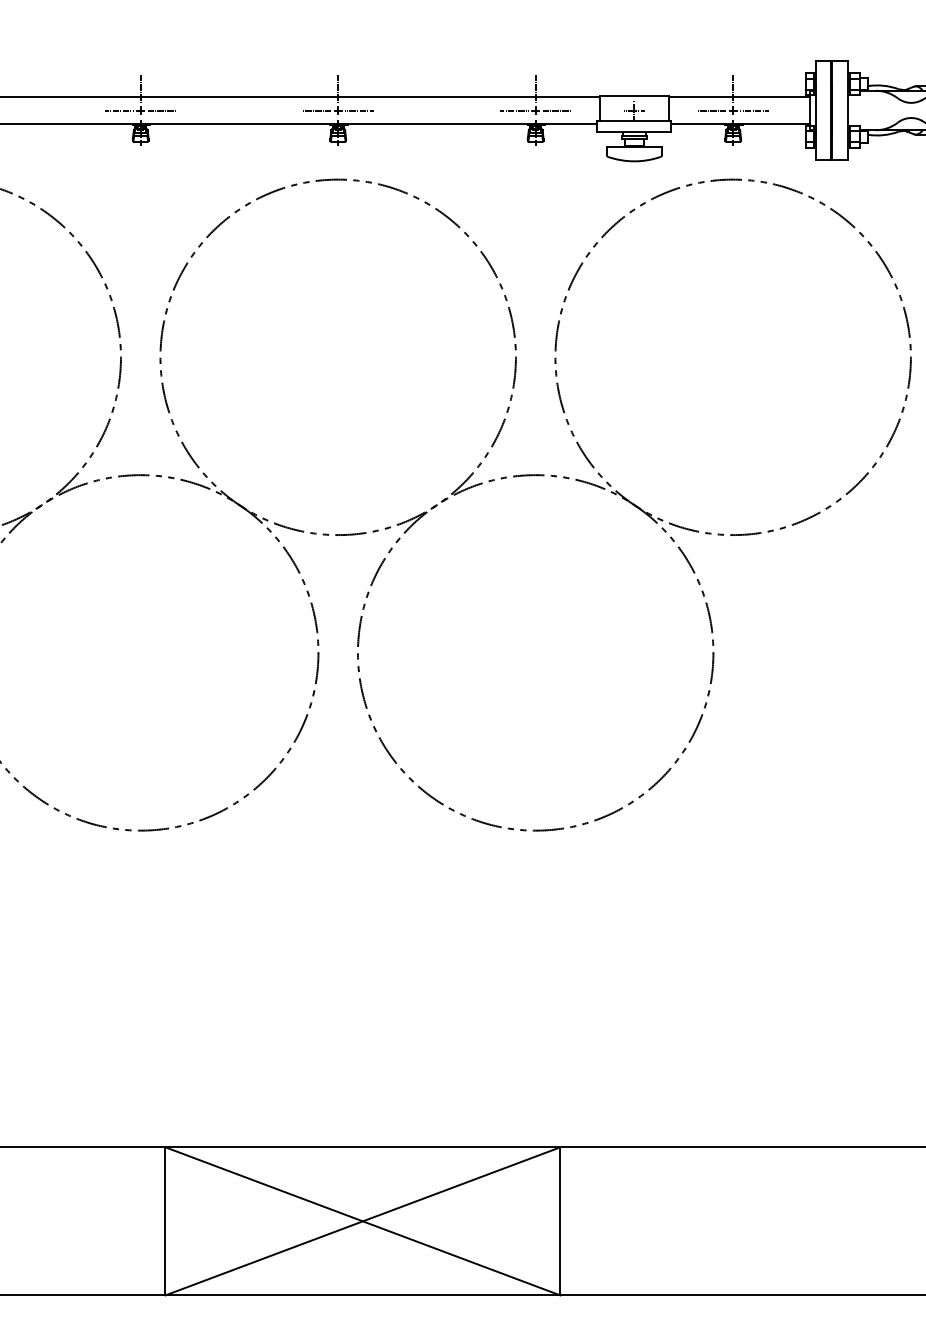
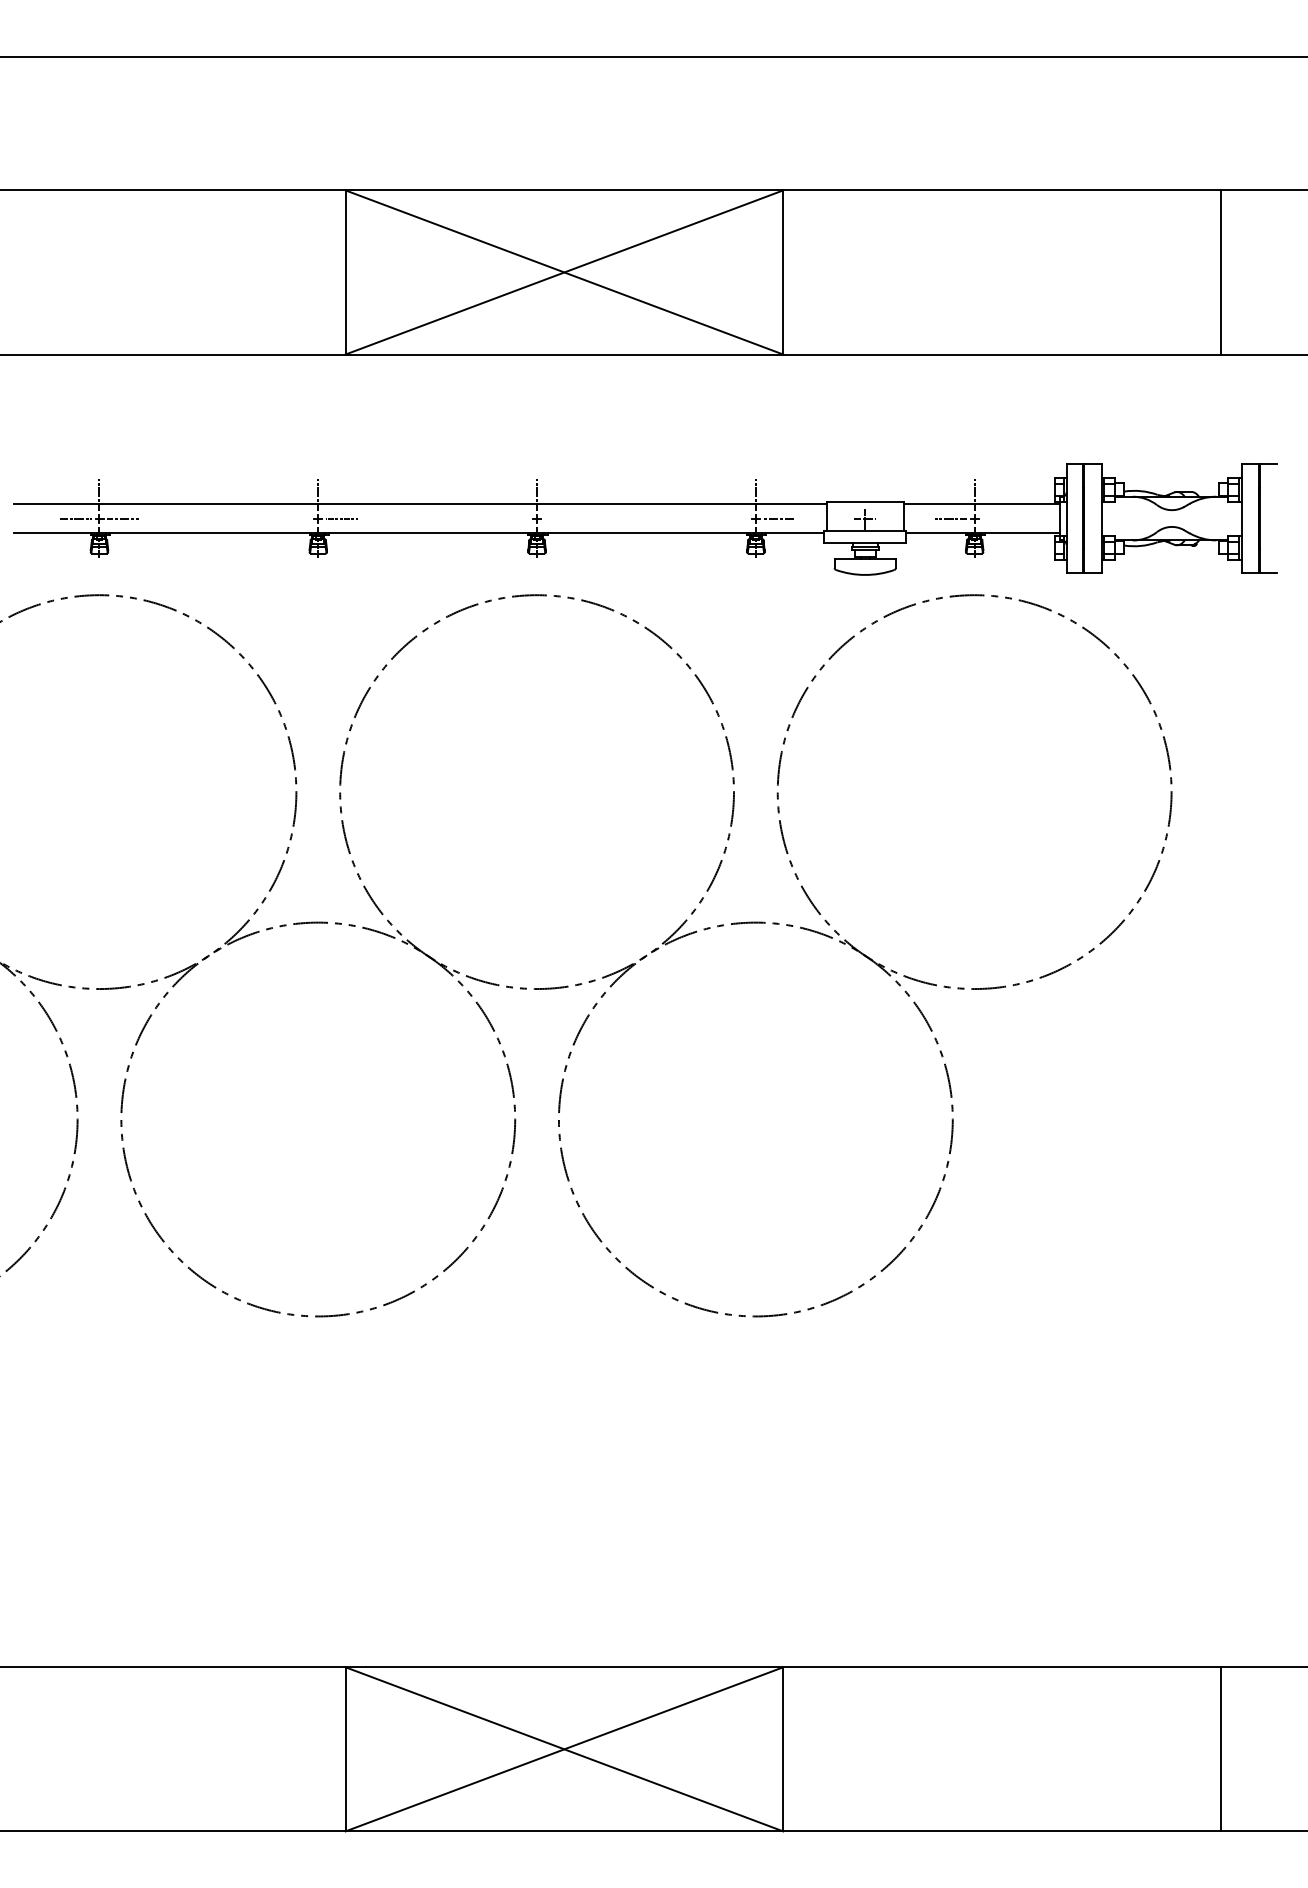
line: (119, 110) -> (294, 518), removed
line: (316, 110) -> (513, 518), removed
line: (359, 110) -> (560, 518), removed
line: (513, 110) -> (731, 518), removed
line: (754, 110) -> (998, 518), removed

